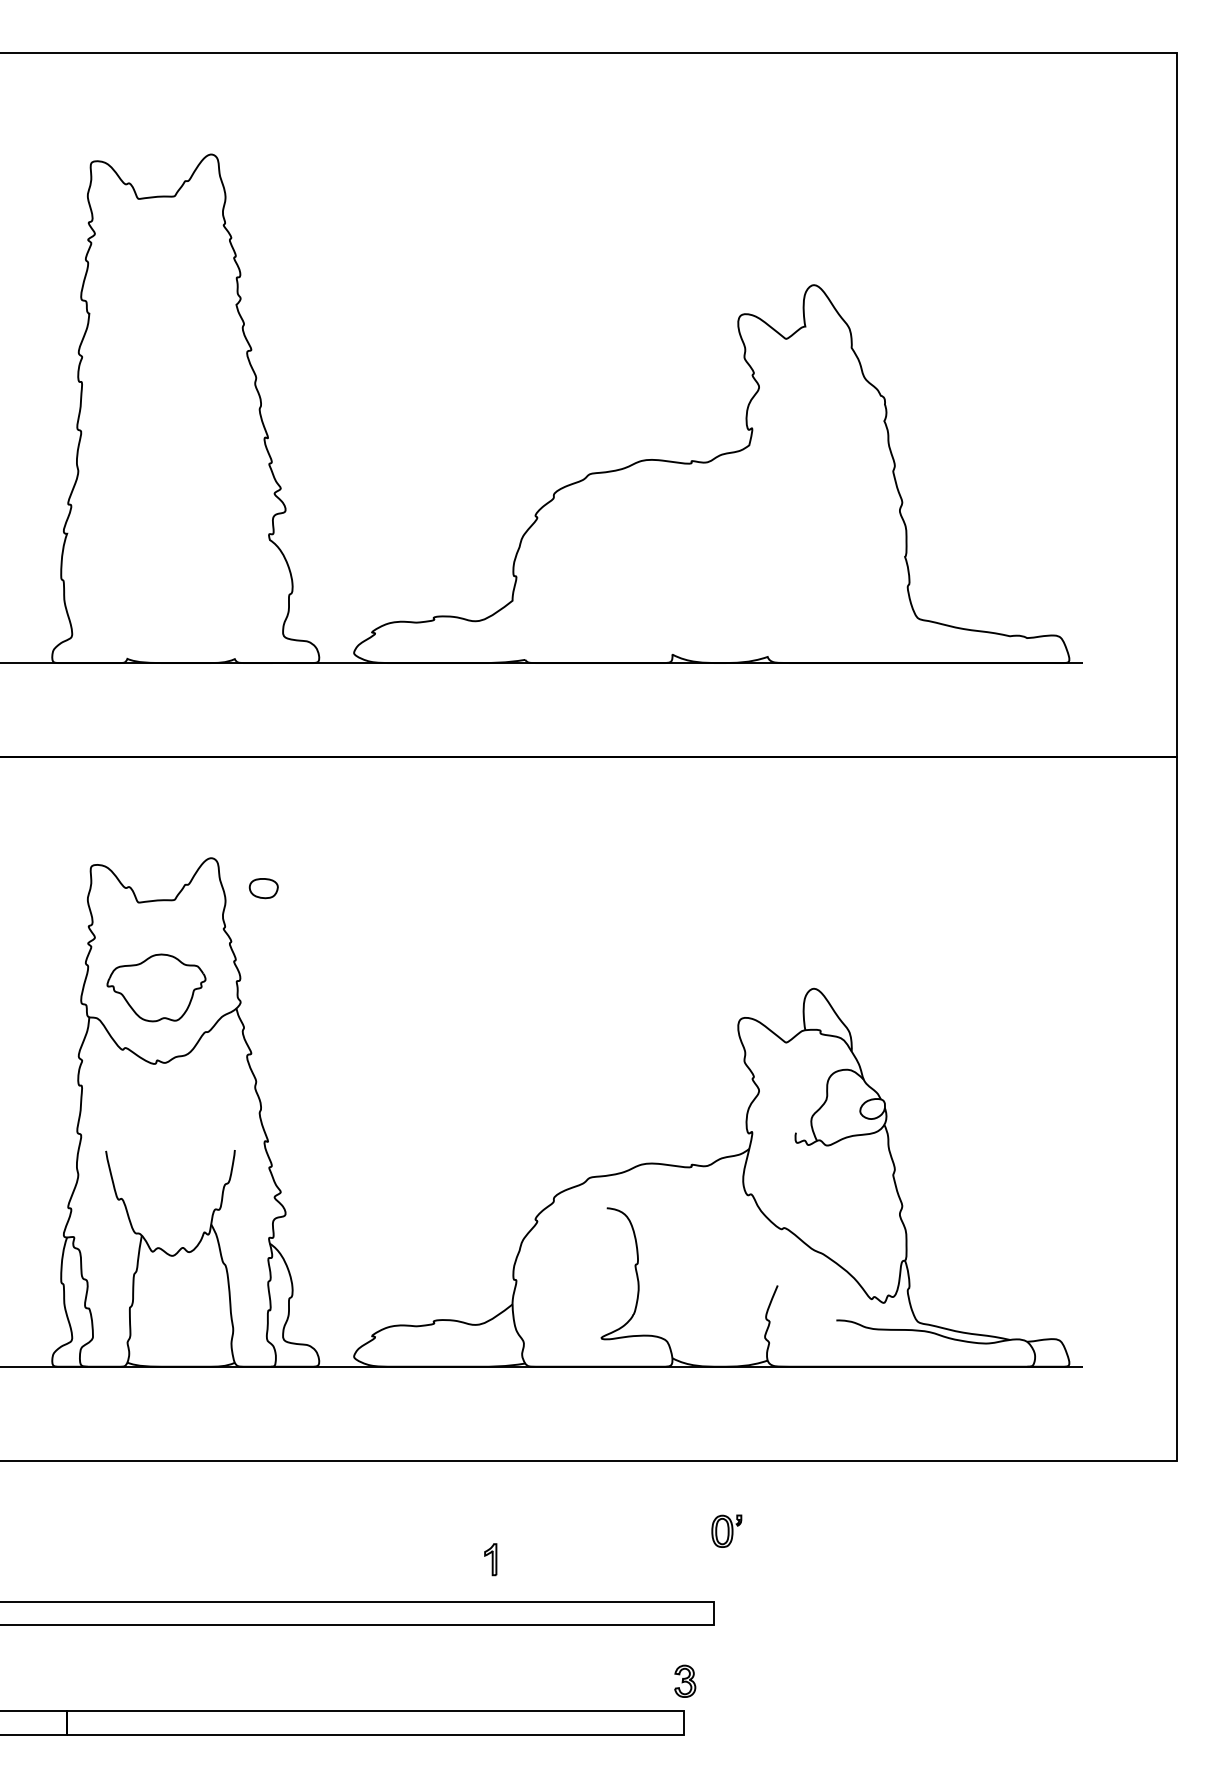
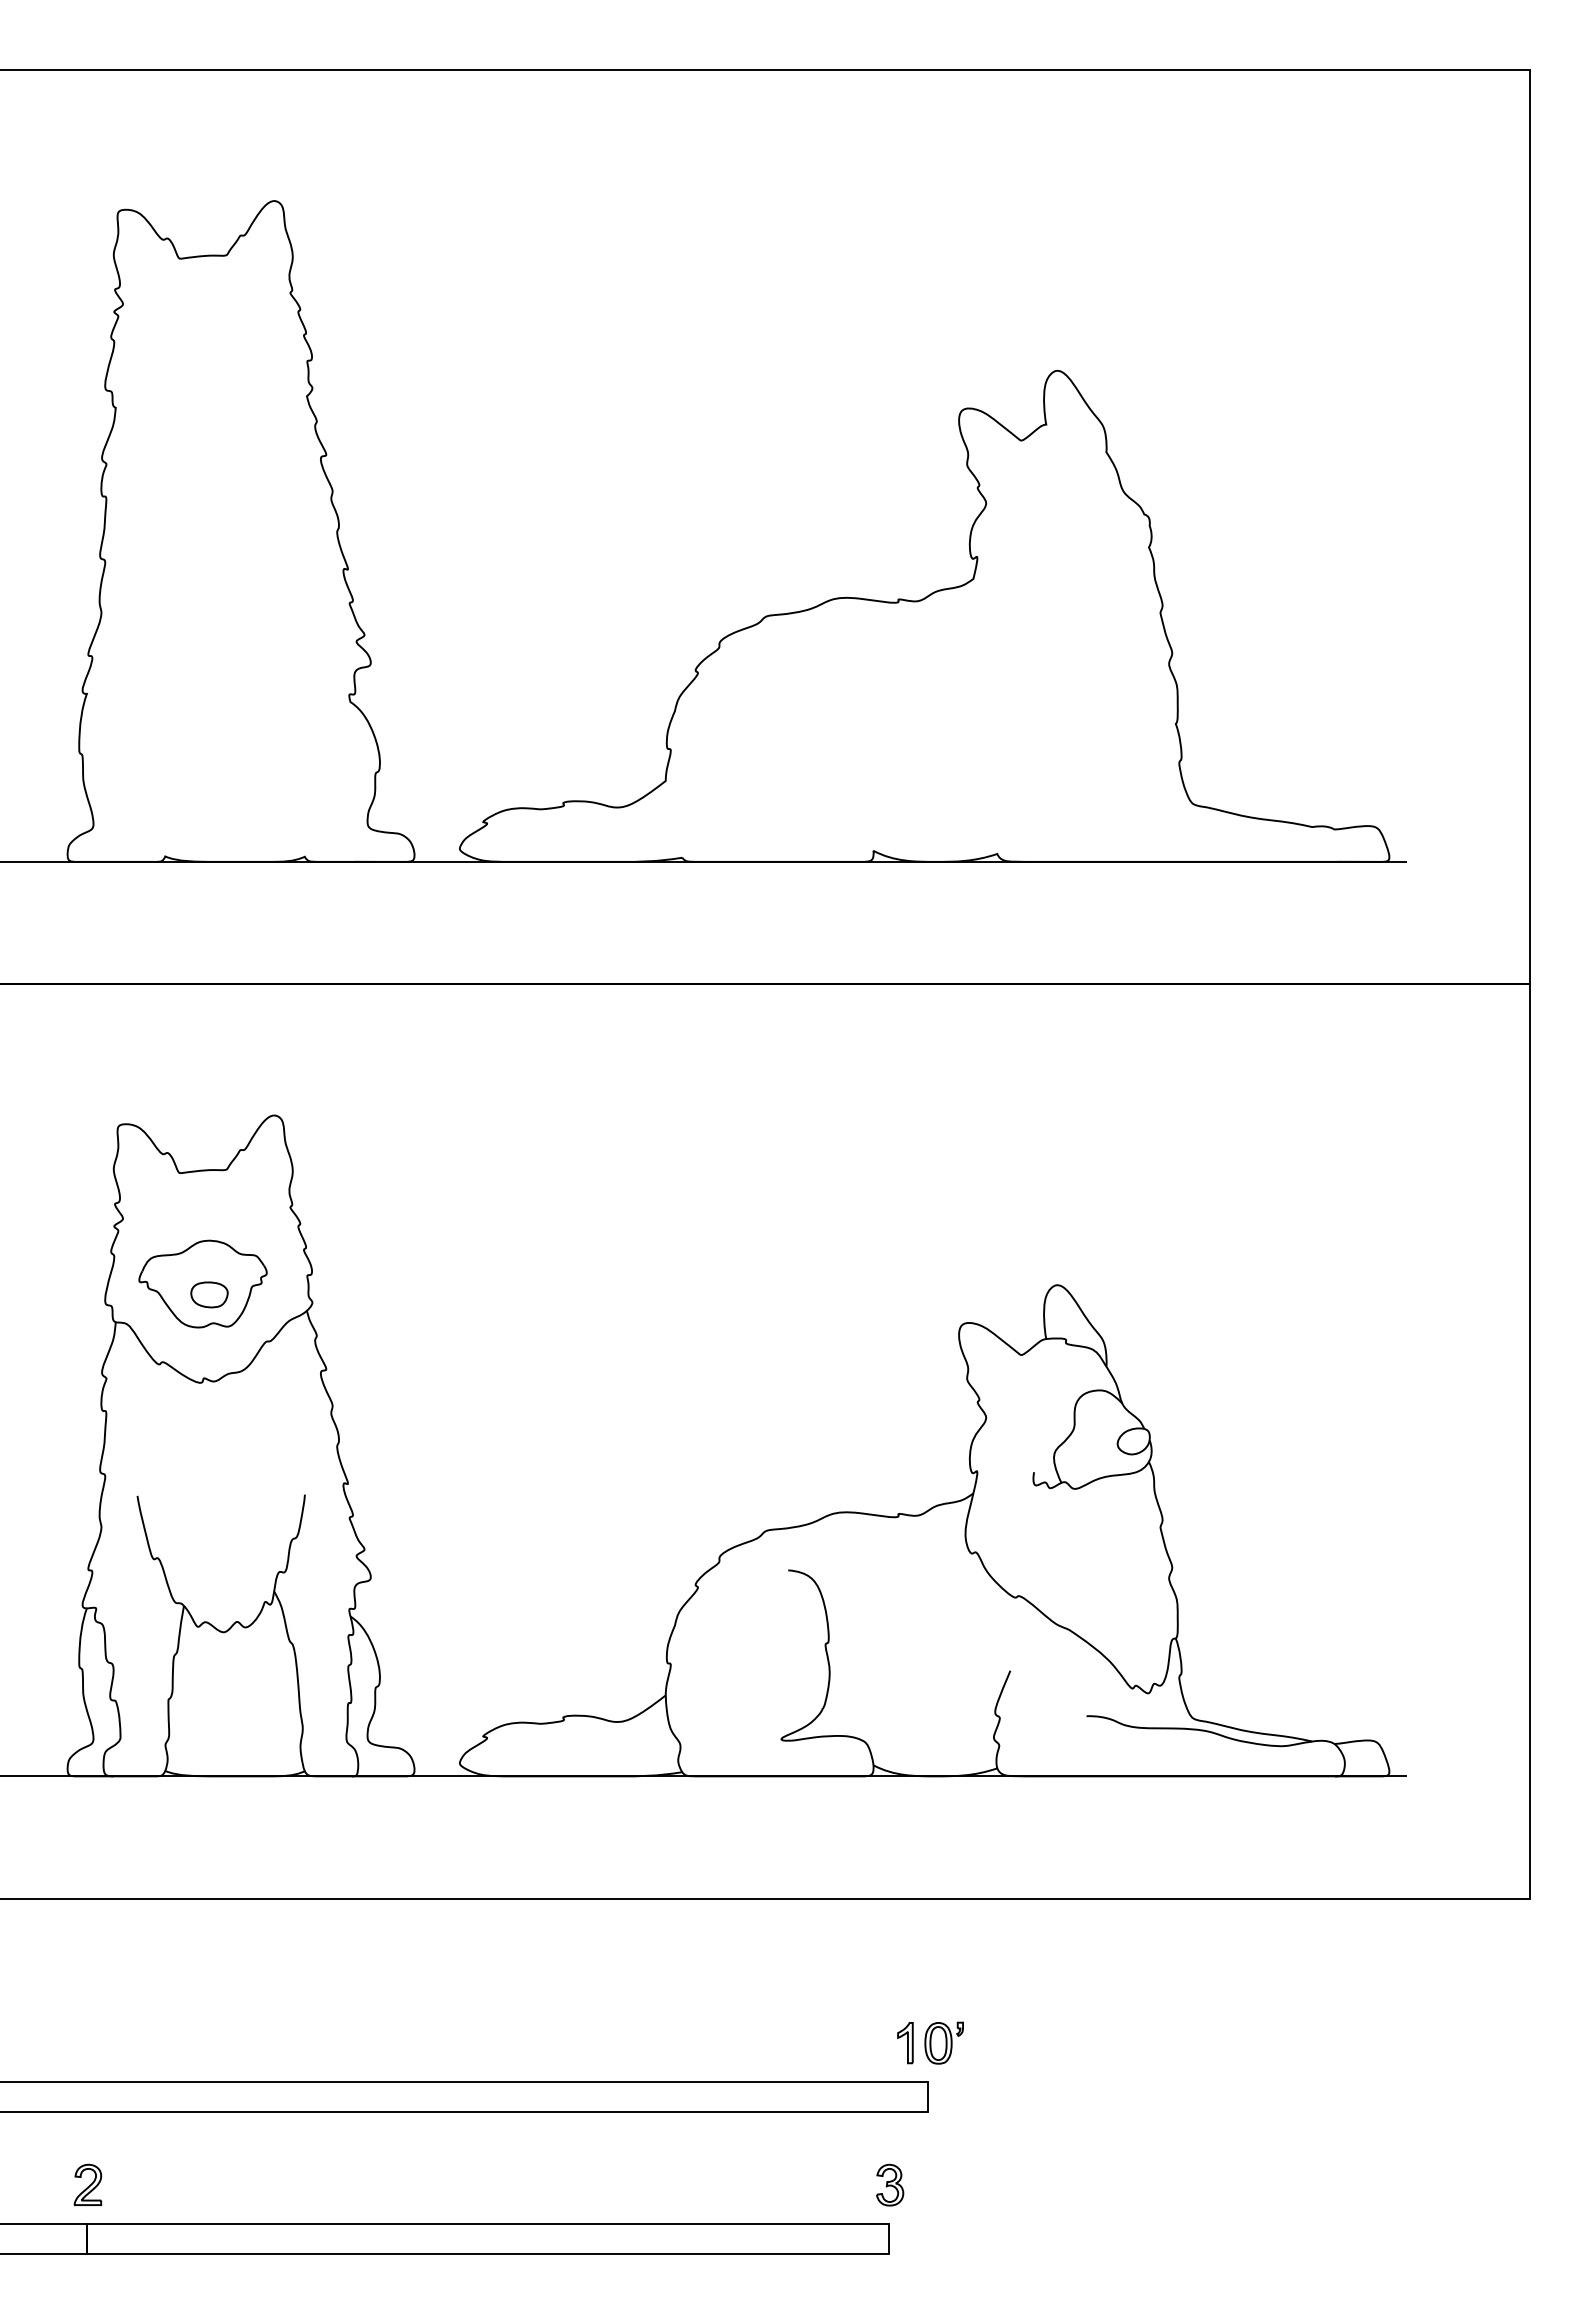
part: (263, 888) -> (209, 1294), moved
part: (726, 1530) -> (943, 2042), moved
part: (490, 1560) -> (905, 2043), moved
part: (67, 1680) -> (87, 2184), added

